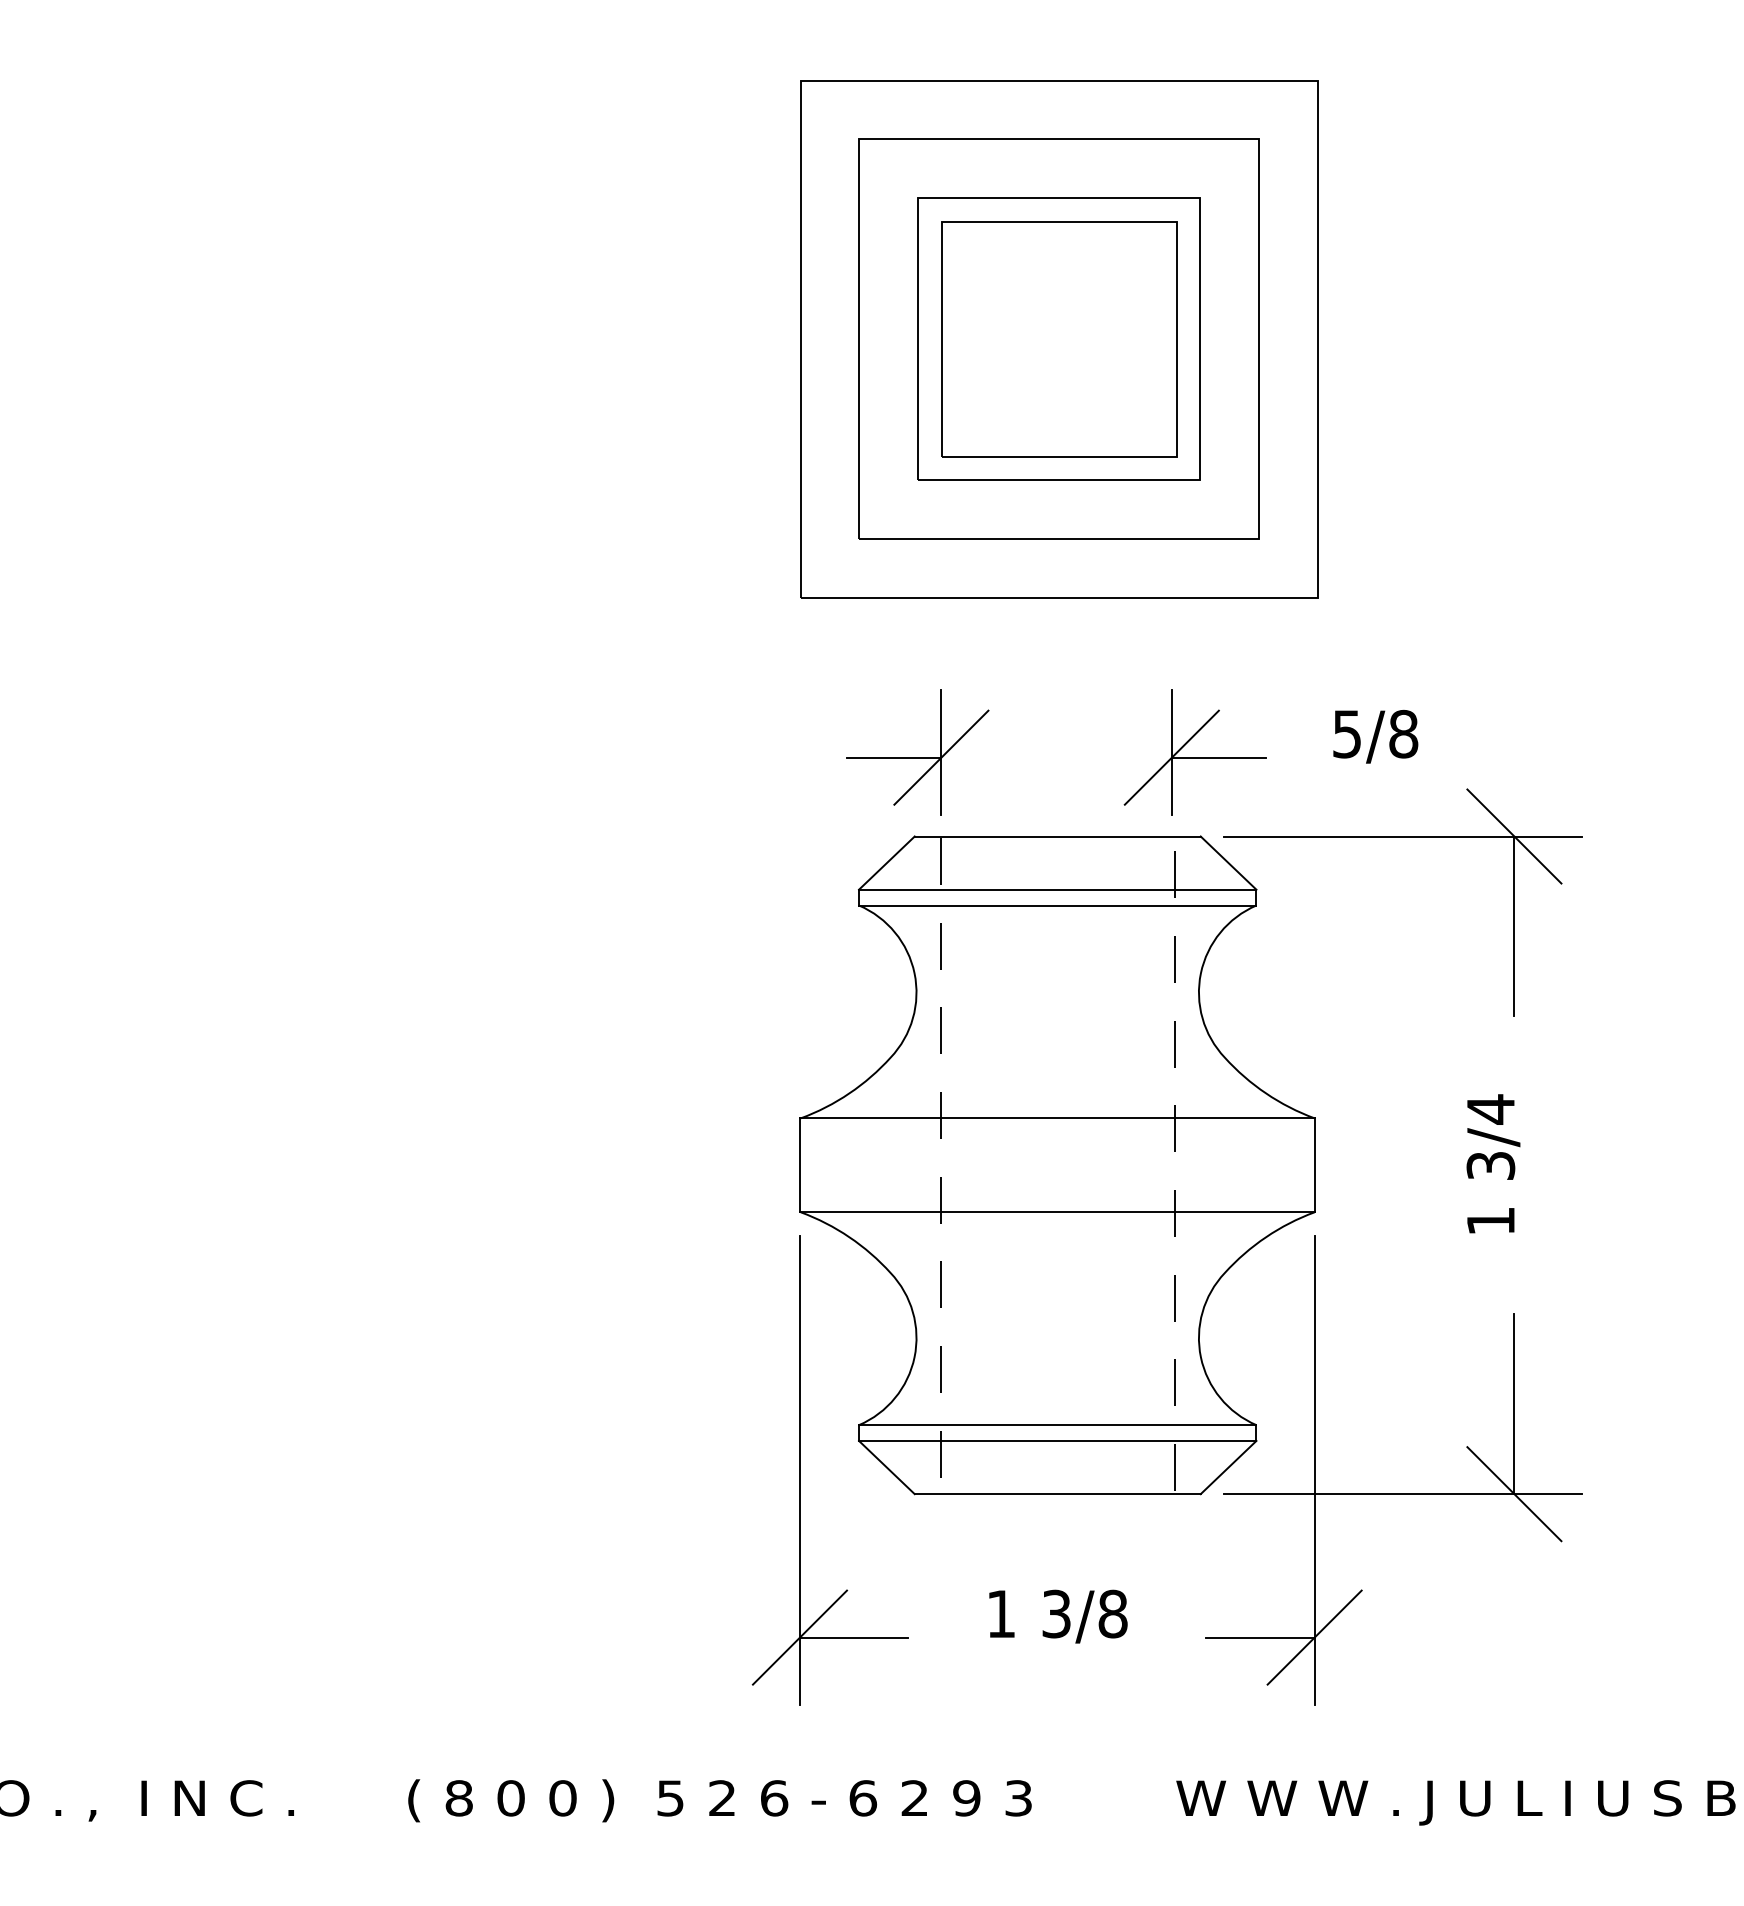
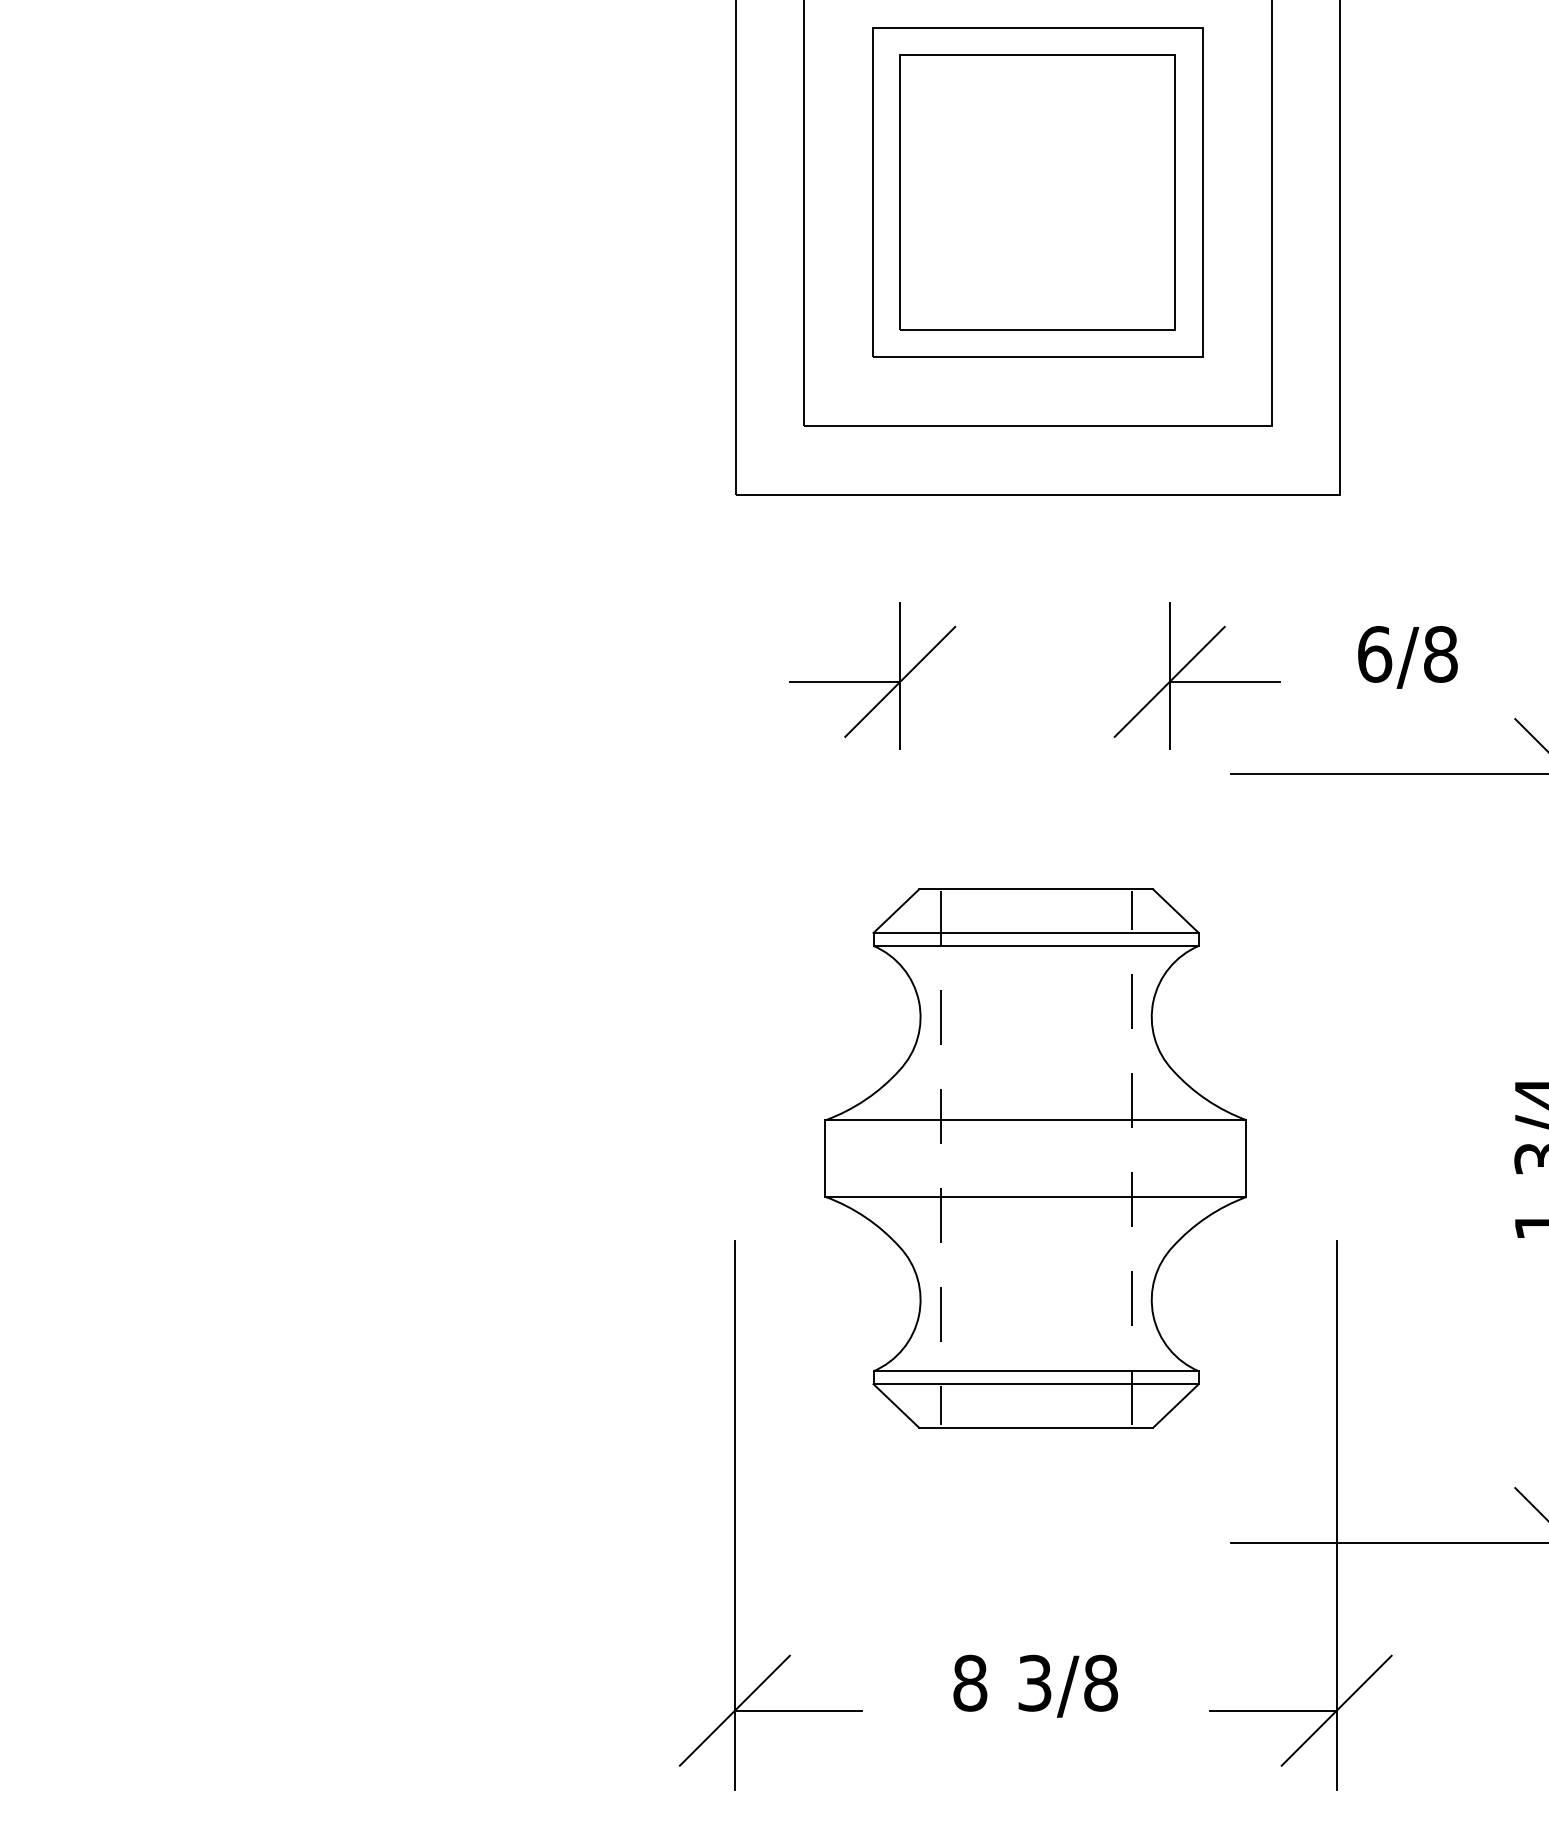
text: (1347, 733) -> (1375, 653), 5/8 -> 6/8
part: (1057, 1165) -> (1035, 1158), size x0.7
text: (1001, 1613) -> (970, 1682), 1 -> 8

